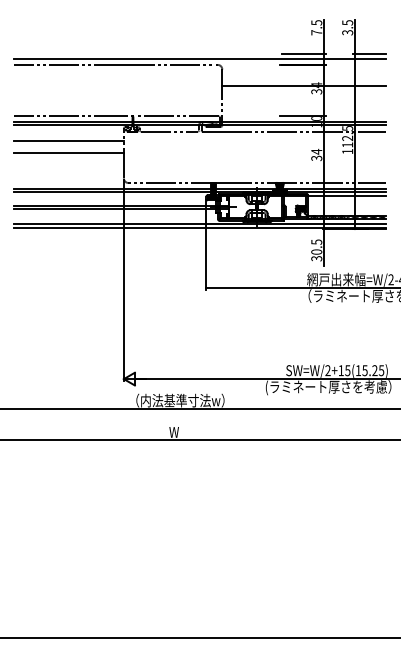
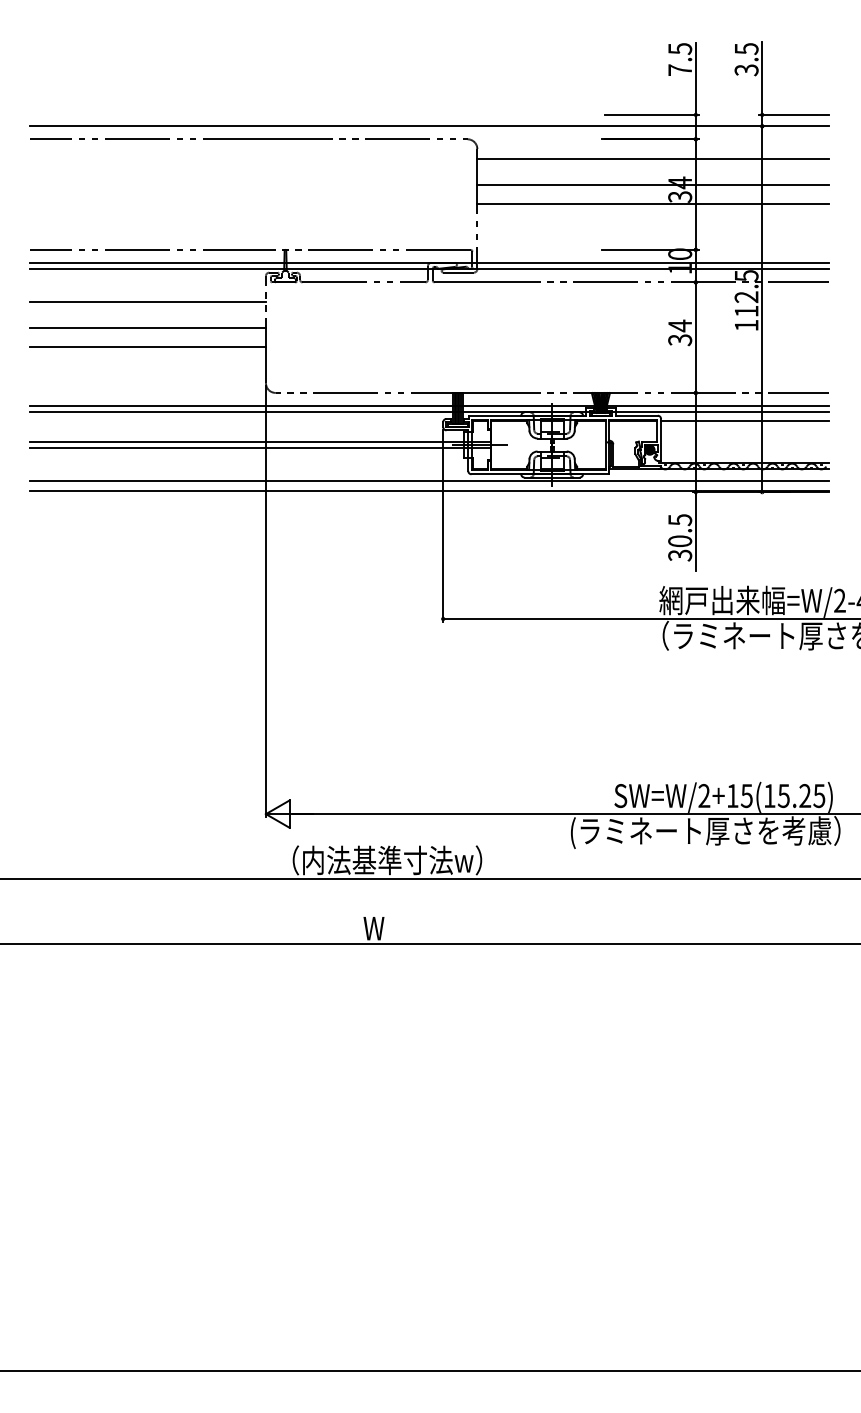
line: (303, 73) -> (651, 157), added
line: (303, 95) -> (651, 205), added
line: (68, 161) -> (147, 346), added

